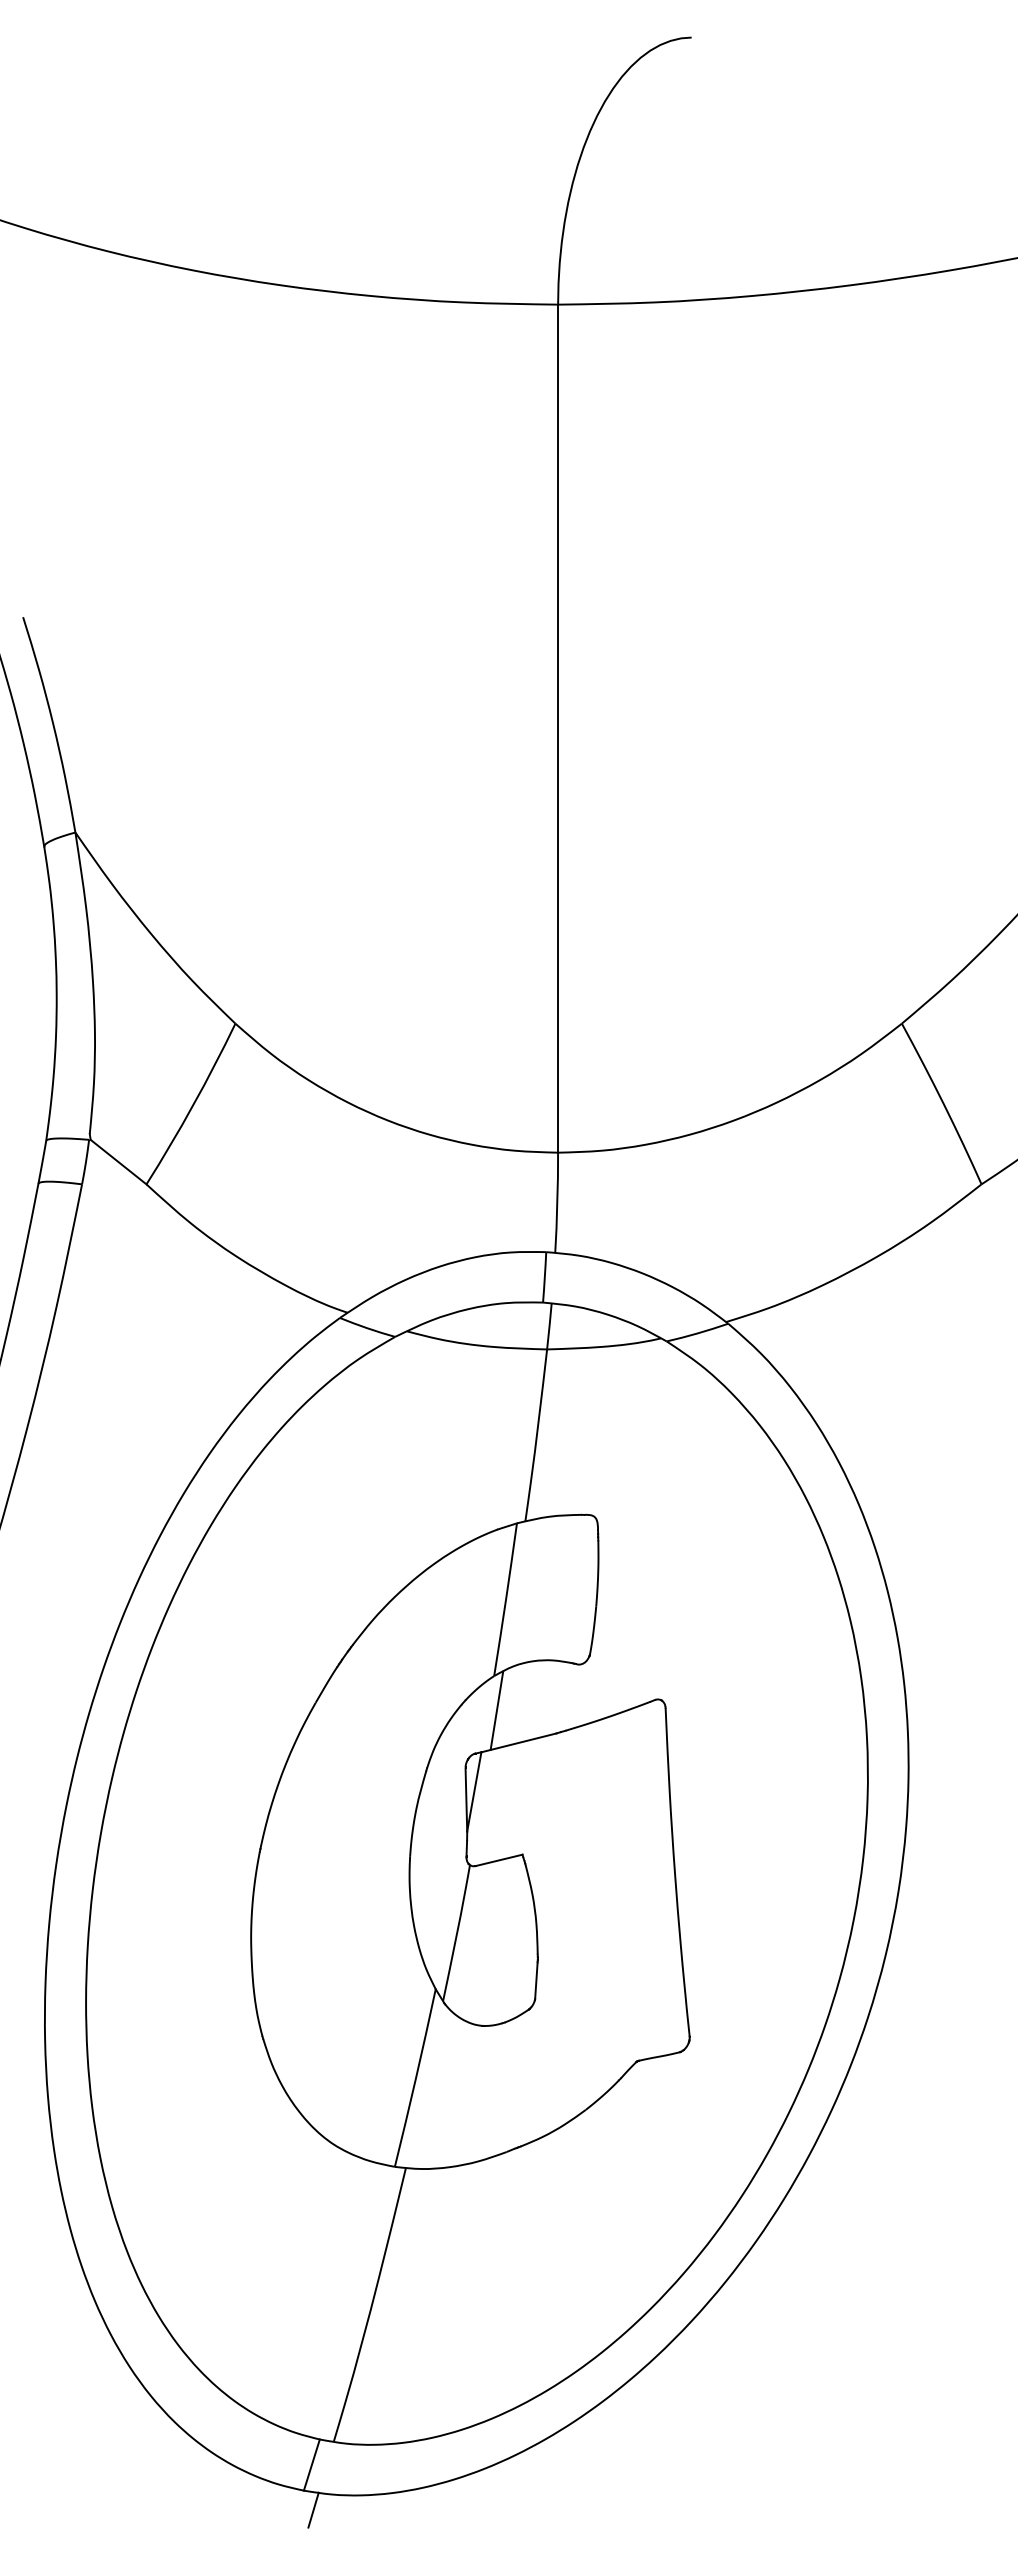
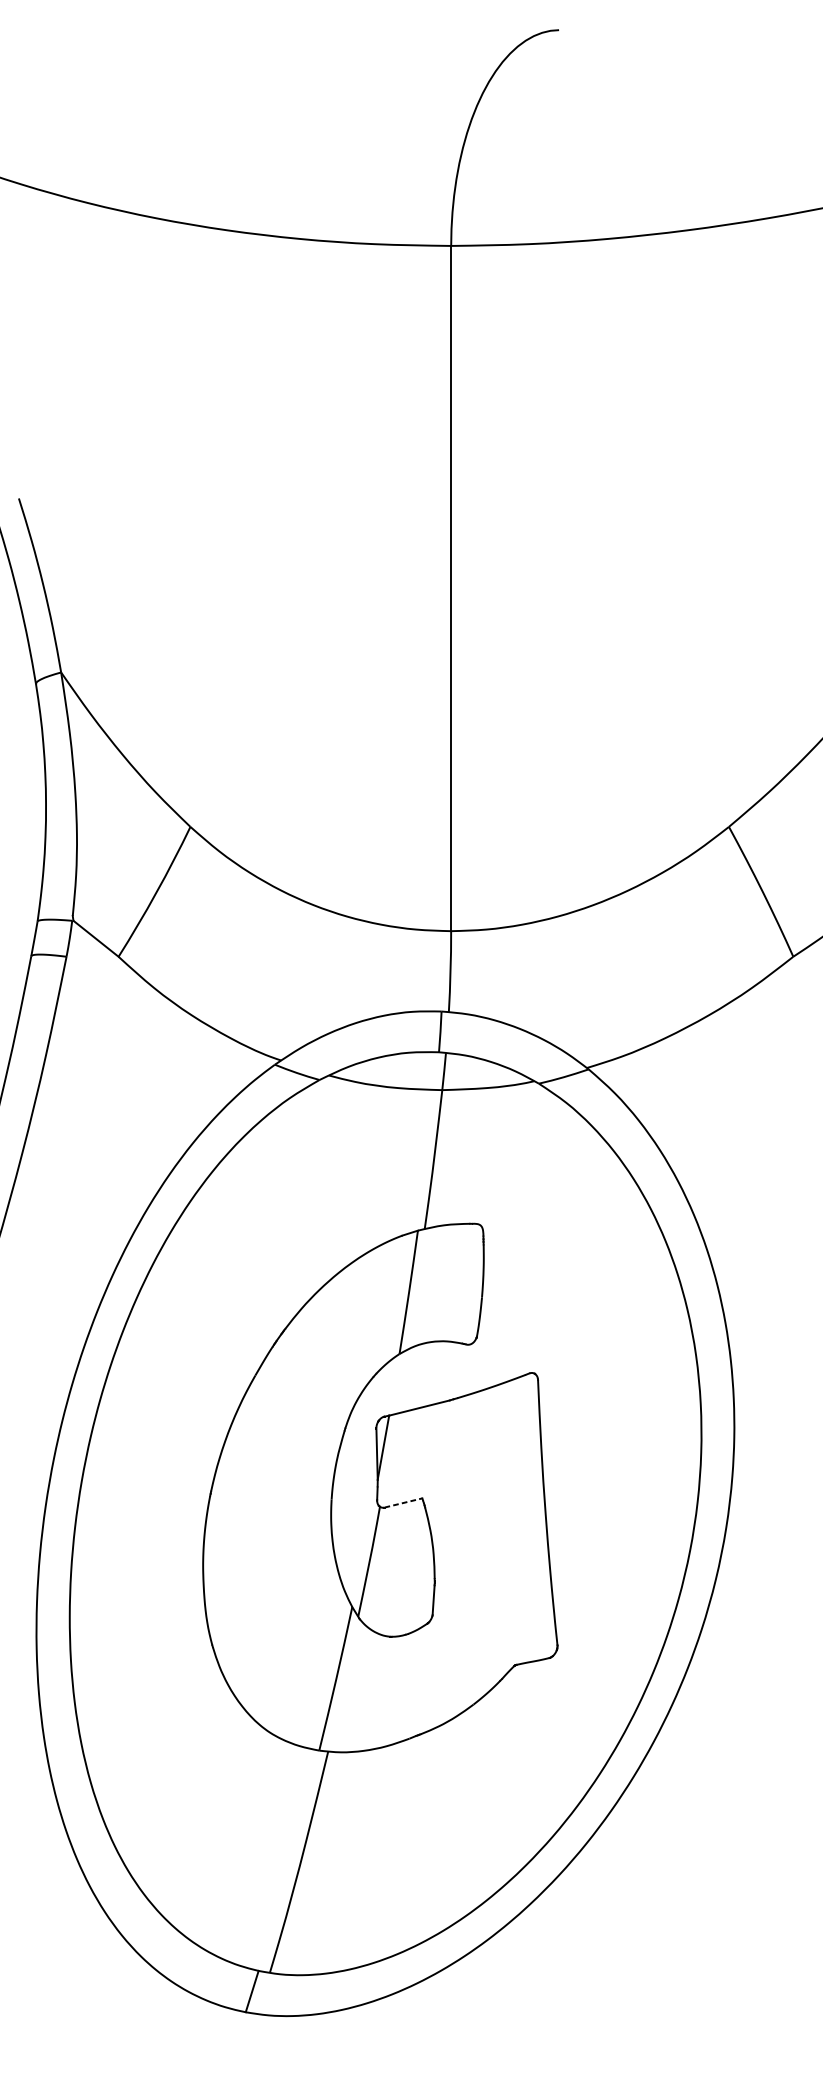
line: (496, 1710) -> (401, 1381), removed
line: (499, 1860) -> (403, 1503), solid -> dashed
line: (313, 2509) -> (253, 2027), removed

